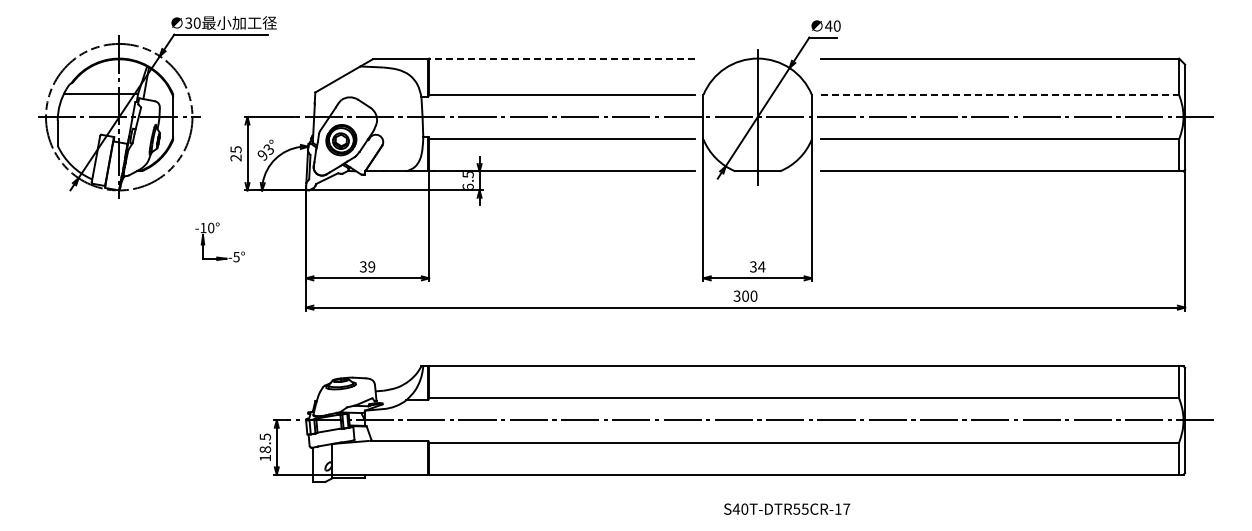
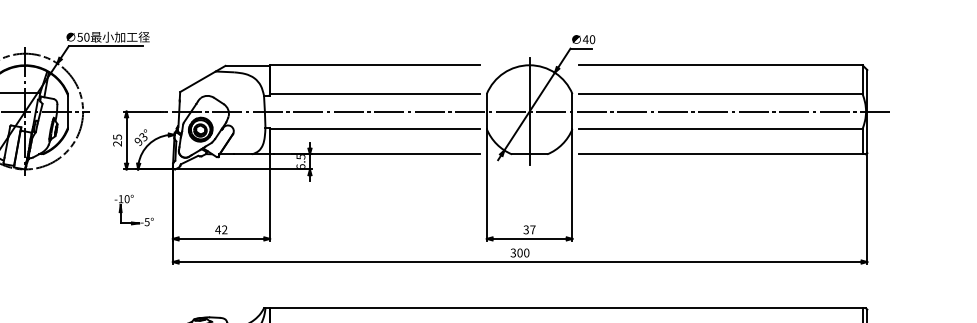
text: (188, 22) -> (79, 36), 30 -> 50
line: (561, 58) -> (374, 65), dashed -> solid
line: (1000, 94) -> (721, 93), dashed -> solid
part: (213, 232) -> (128, 202), moved
text: (367, 266) -> (221, 229), 39 -> 42
text: (761, 266) -> (532, 229), 34 -> 37

